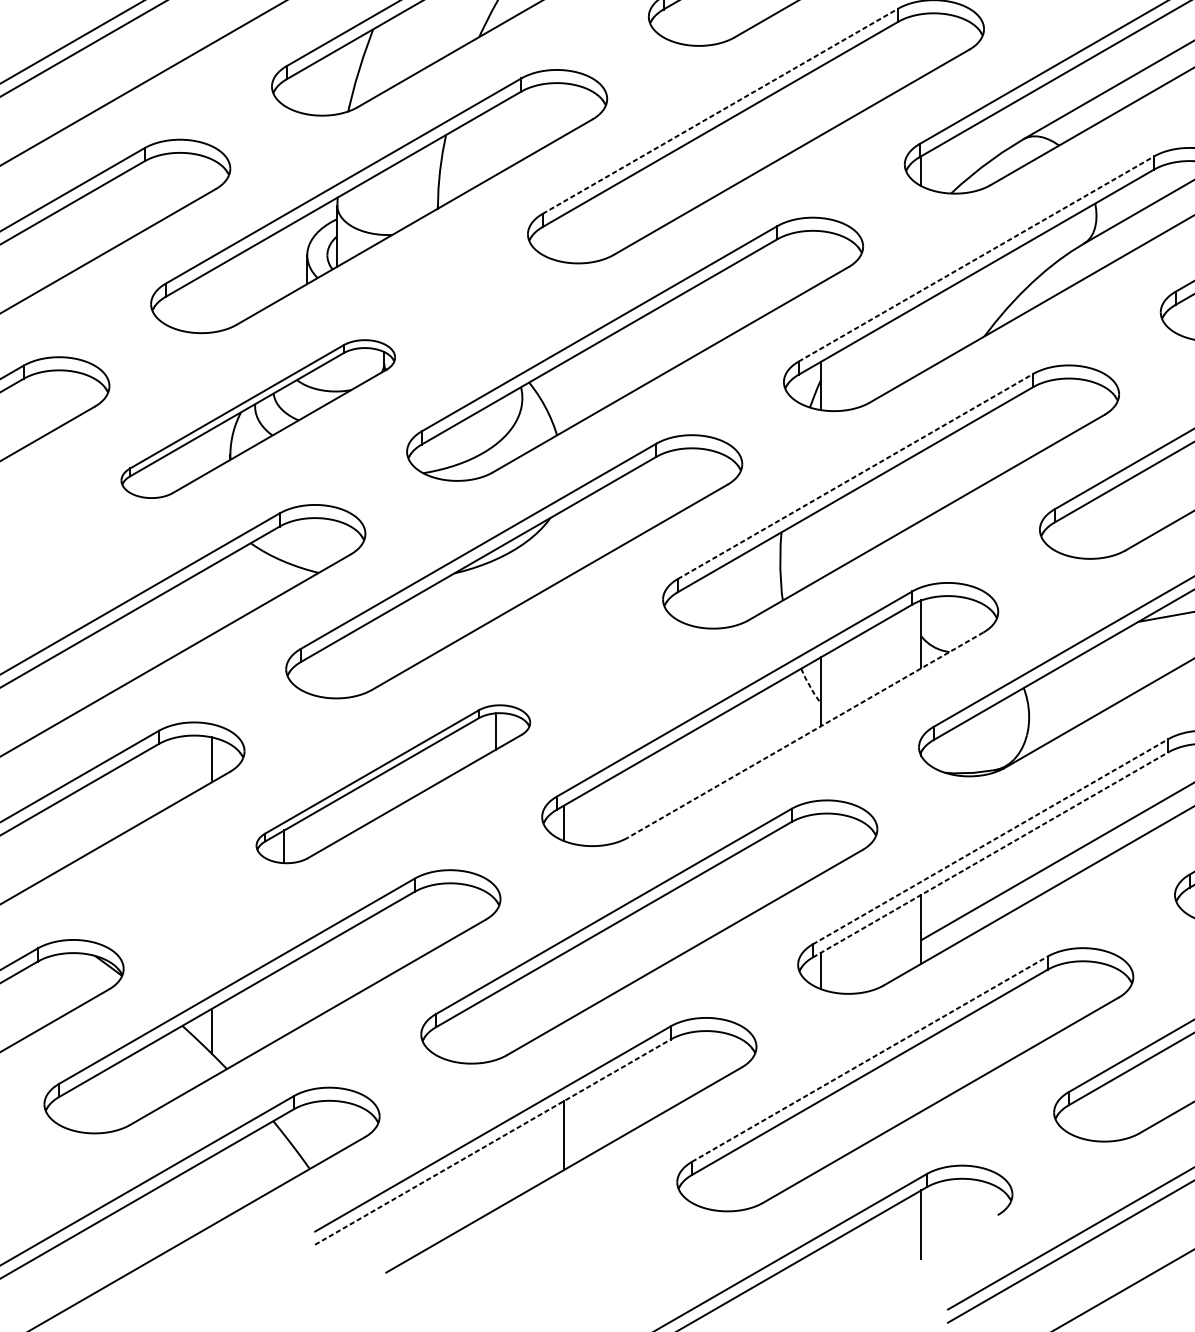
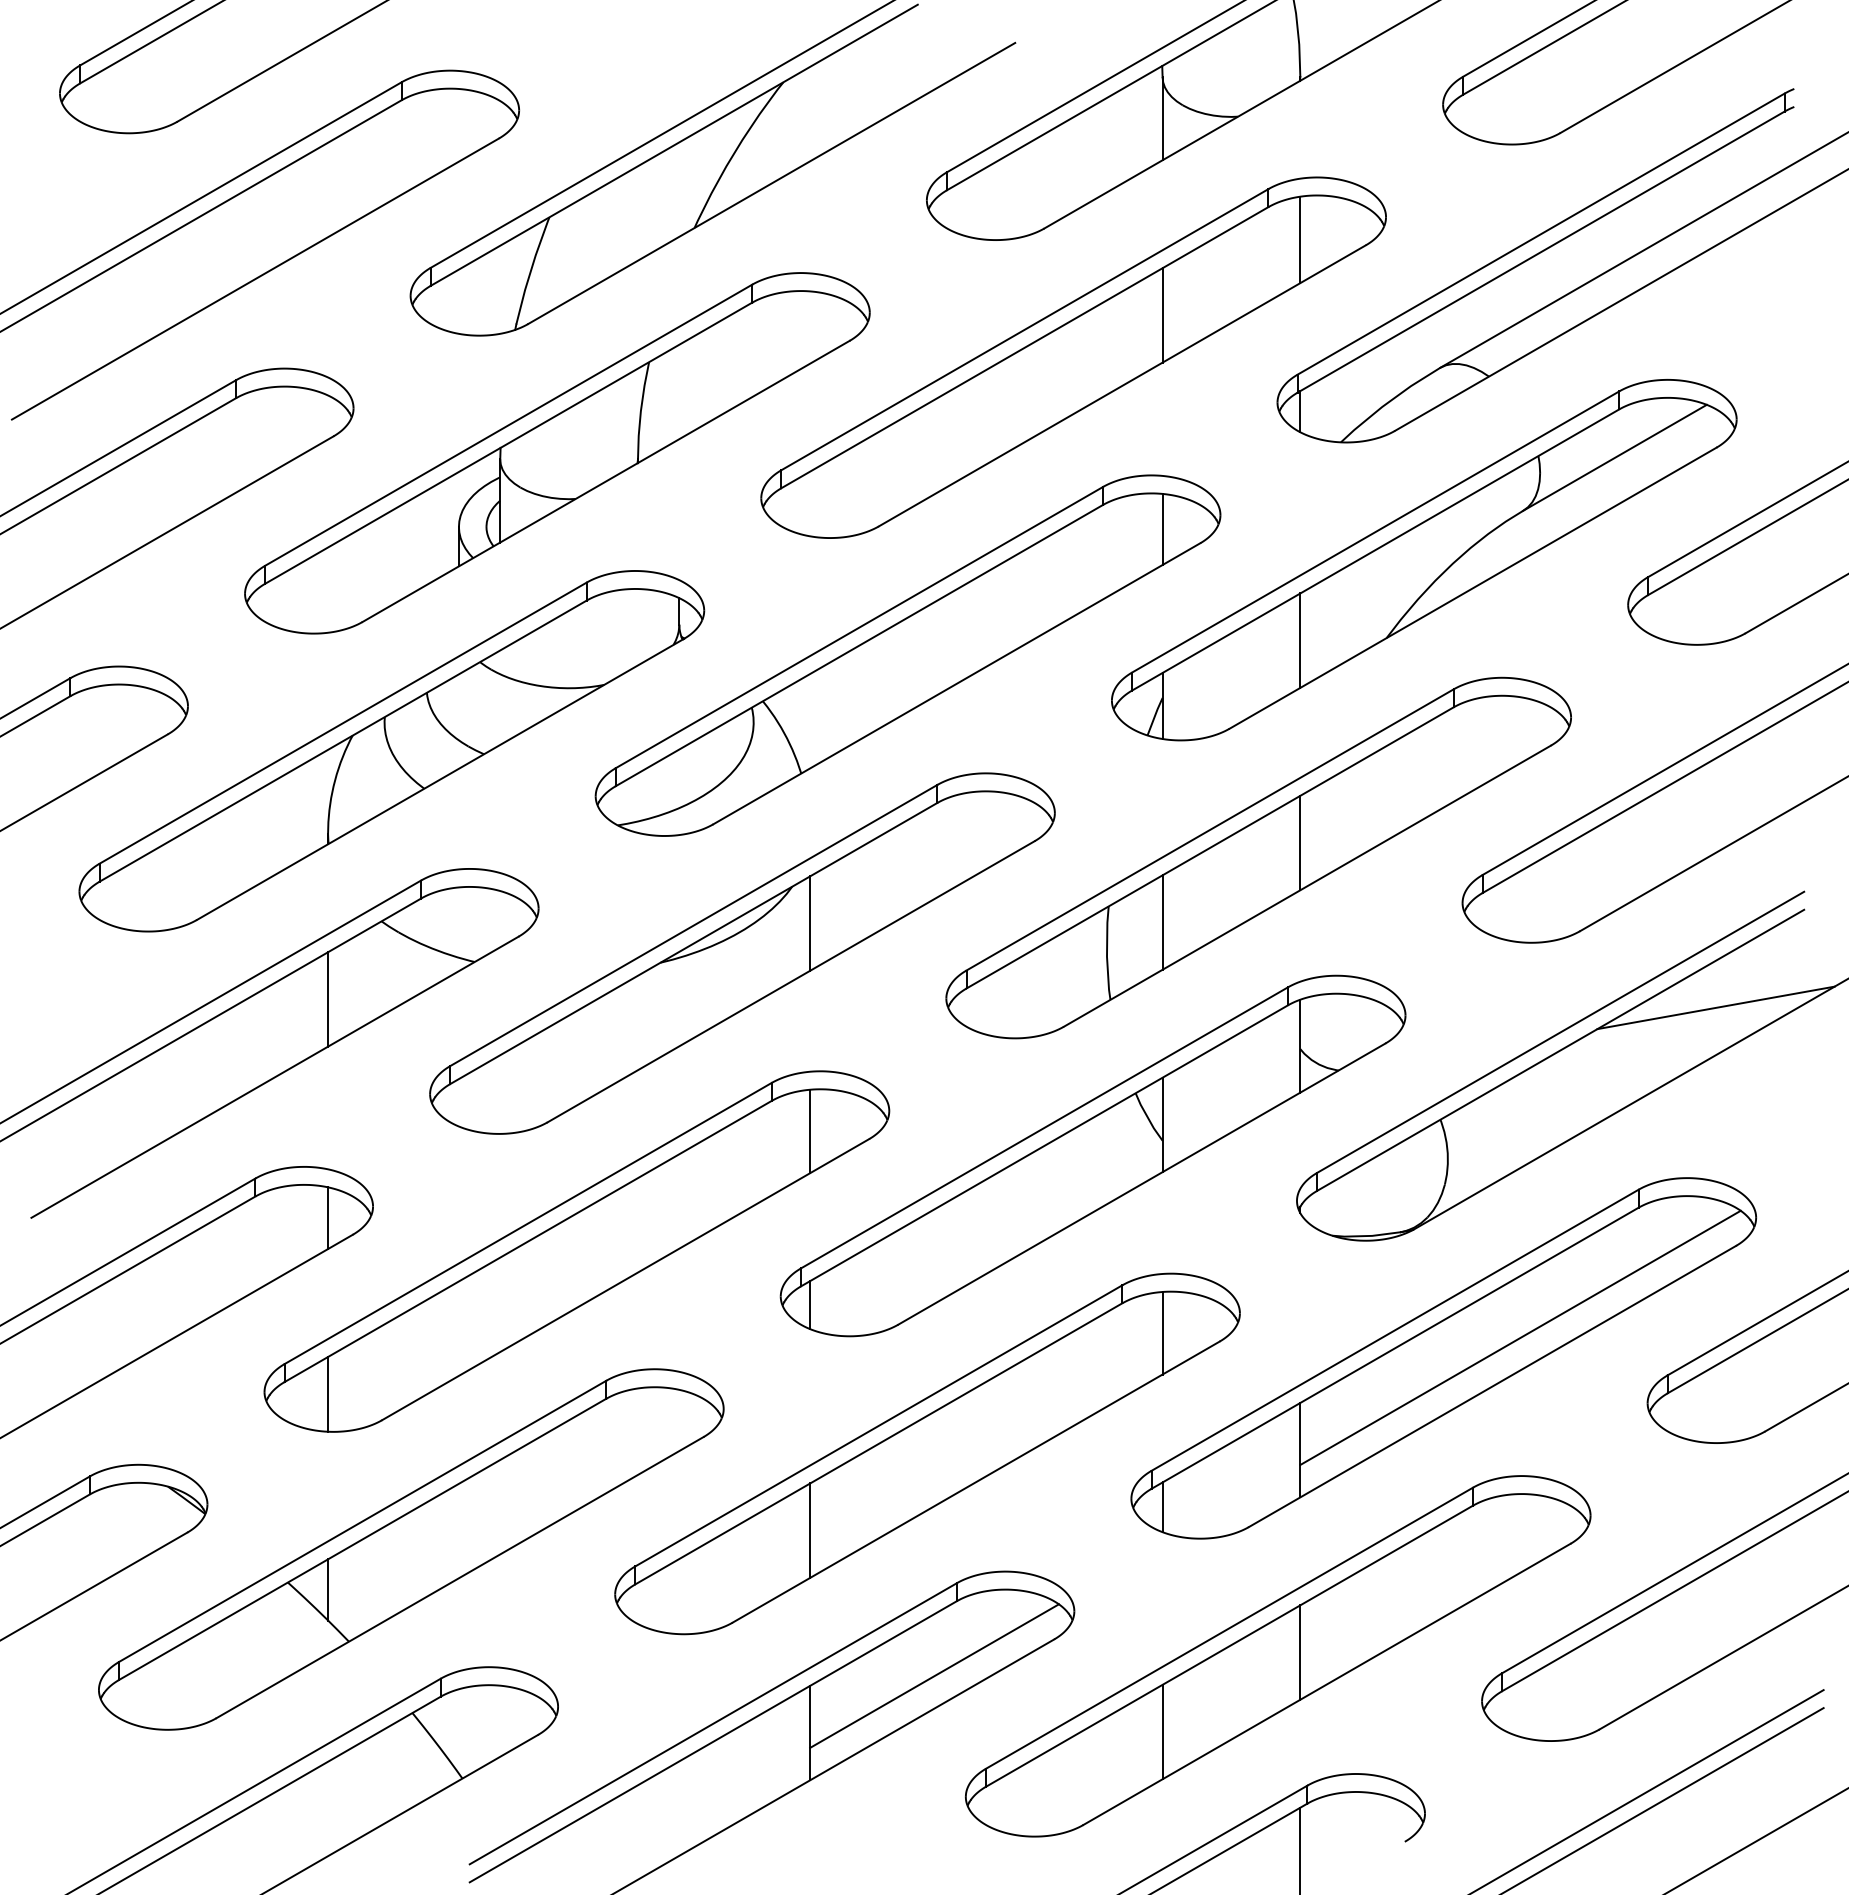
line: (921, 45) -> (1300, 239), added
line: (820, 100) -> (1162, 315), added
line: (720, 111) -> (1025, 329), dashed -> solid
line: (820, 257) -> (1162, 529), added
line: (977, 258) -> (1376, 531), dashed -> solid
line: (921, 338) -> (1300, 640), added
part: (258, 419) -> (391, 751), size x1.67
line: (855, 476) -> (1210, 829), dashed -> solid
line: (921, 485) -> (1300, 842), added
line: (563, 544) -> (810, 923), added
line: (820, 544) -> (1162, 922), added
line: (212, 600) -> (328, 999), added
line: (810, 686) -> (1148, 1117), dashed -> solid
line: (805, 735) -> (1141, 1184), dashed -> solid
part: (393, 784) -> (576, 1251), size x1.67
line: (990, 841) -> (1395, 1330), dashed -> solid
line: (820, 843) -> (1162, 1332), added
line: (990, 855) -> (1395, 1348), dashed -> solid
line: (563, 987) -> (810, 1530), added
line: (869, 1058) -> (1229, 1627), dashed -> solid
line: (921, 1076) -> (1300, 1652), added
line: (654, 1093) -> (934, 1675), added
line: (820, 1134) -> (1162, 1731), added
line: (493, 1141) -> (713, 1741), dashed -> solid

